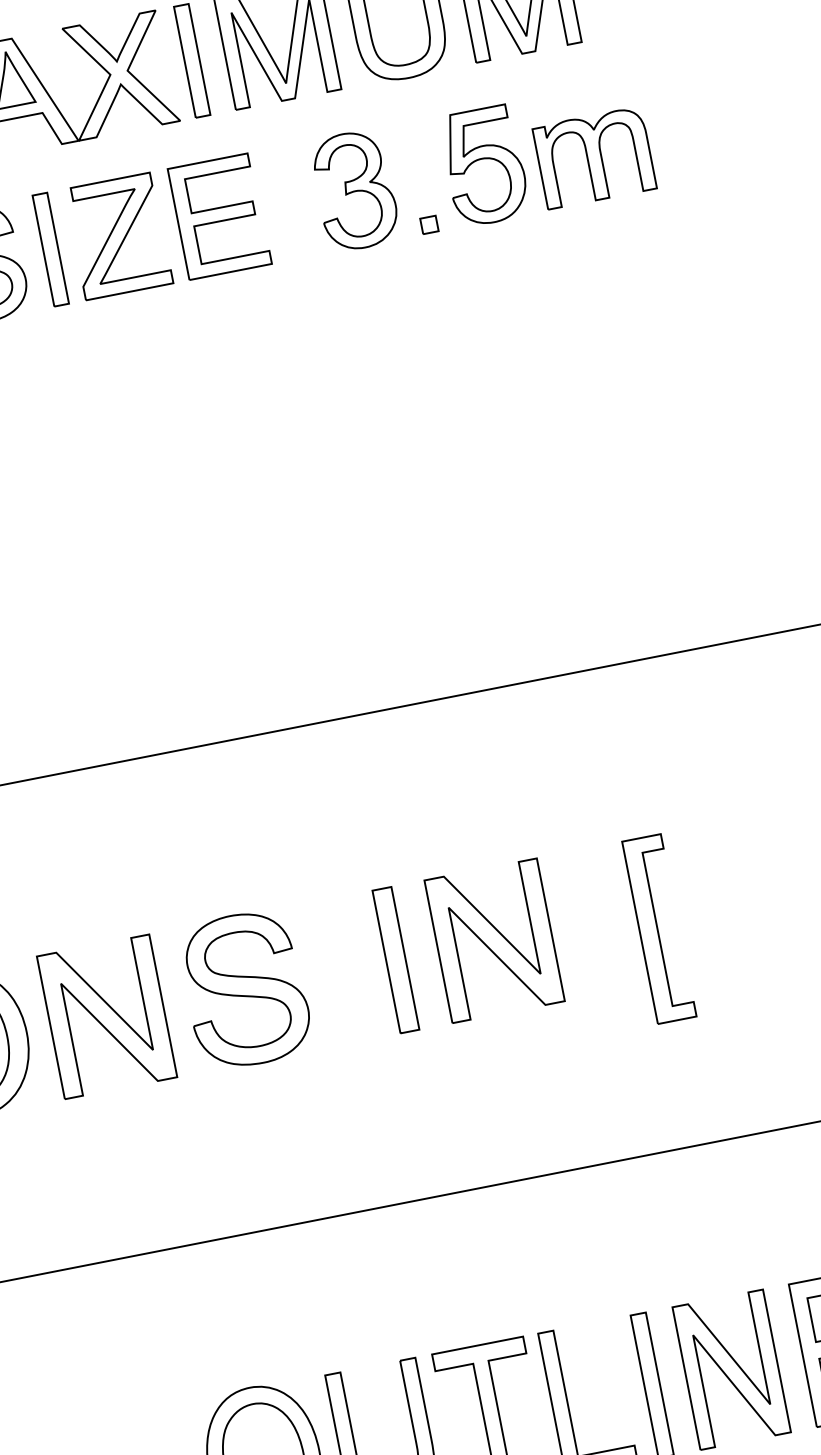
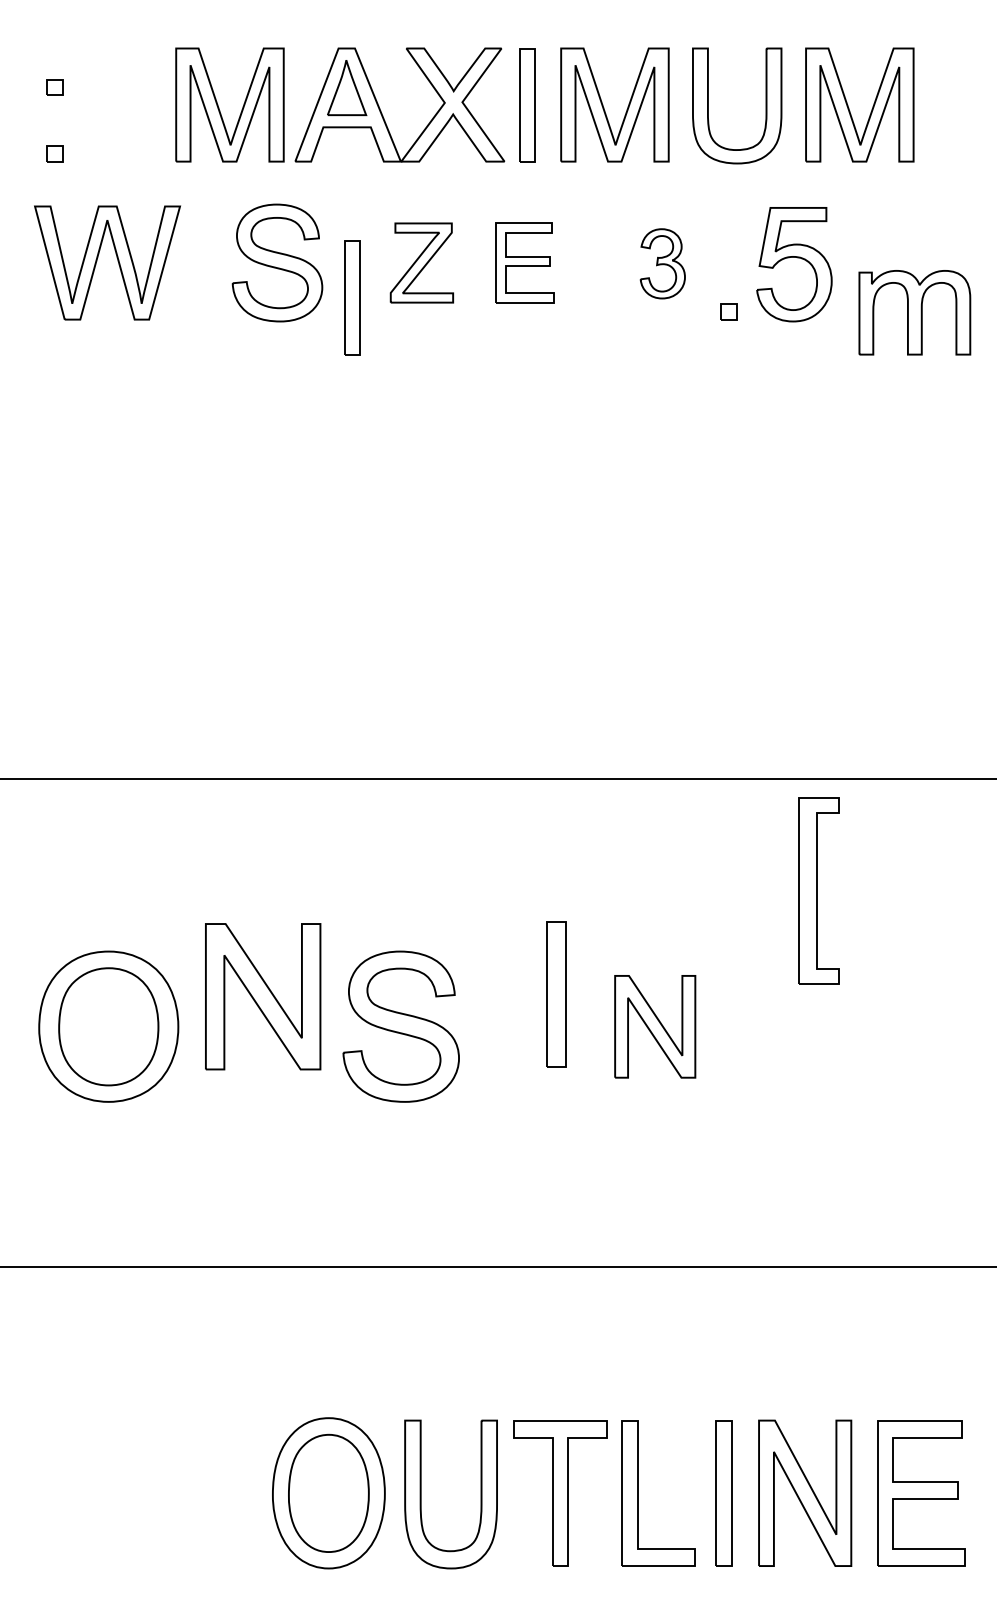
part: (594, 157) -> (914, 312), moved
part: (354, 190) -> (662, 263), size x0.6
part: (219, 216) -> (524, 262), size x0.7
part: (118, 235) -> (421, 262), size x0.7
part: (50, 249) -> (352, 297), moved
part: (658, 928) -> (818, 890), moved
part: (494, 940) -> (655, 1026), size x0.7
part: (395, 959) -> (556, 994), moved
part: (107, 1016) -> (263, 996), moved

